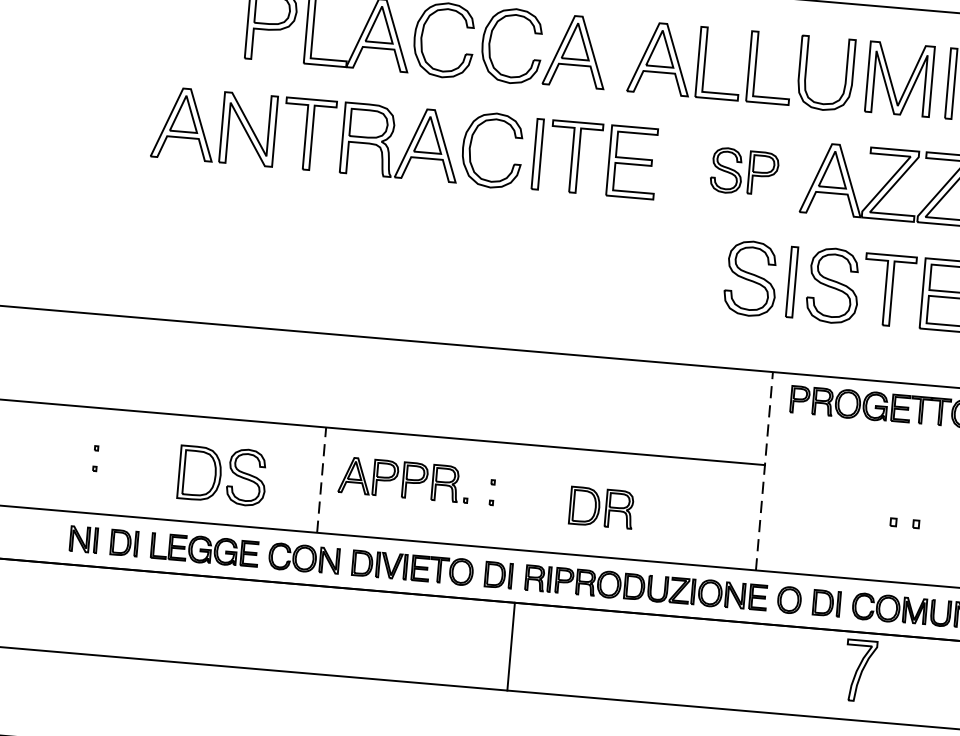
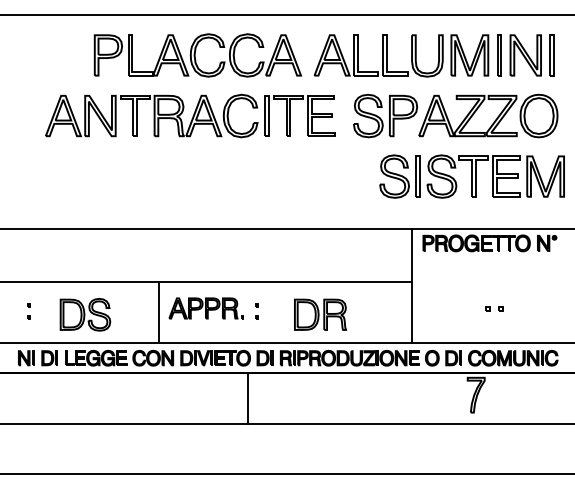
part: (744, 171) -> (385, 115), size x1.67
line: (764, 470) -> (411, 285), dashed -> solid
part: (222, 474) -> (85, 314), moved
line: (321, 479) -> (159, 312), dashed -> solid
part: (601, 507) -> (320, 314), size x1.43
line: (510, 646) -> (247, 398), moved

